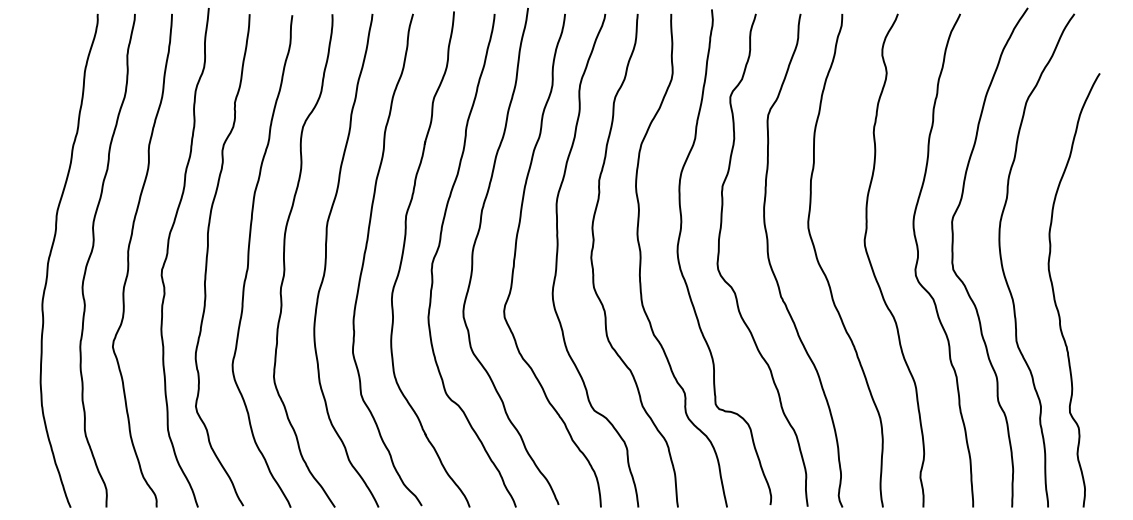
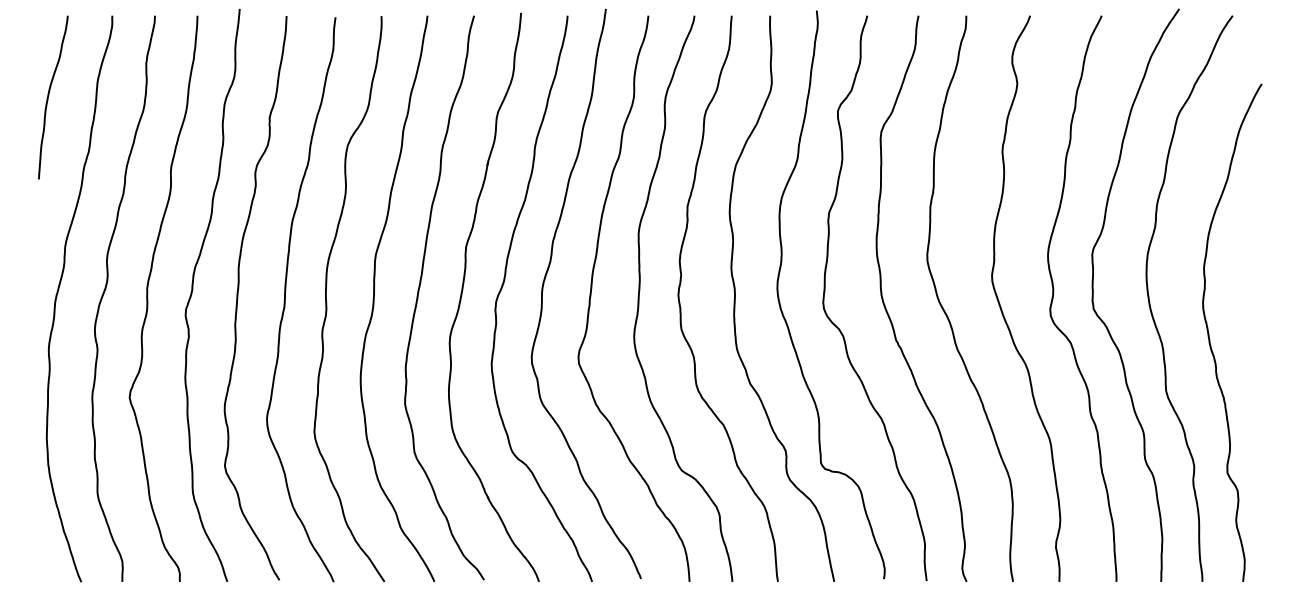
curve: (42, 83) -> (49, 95), added

